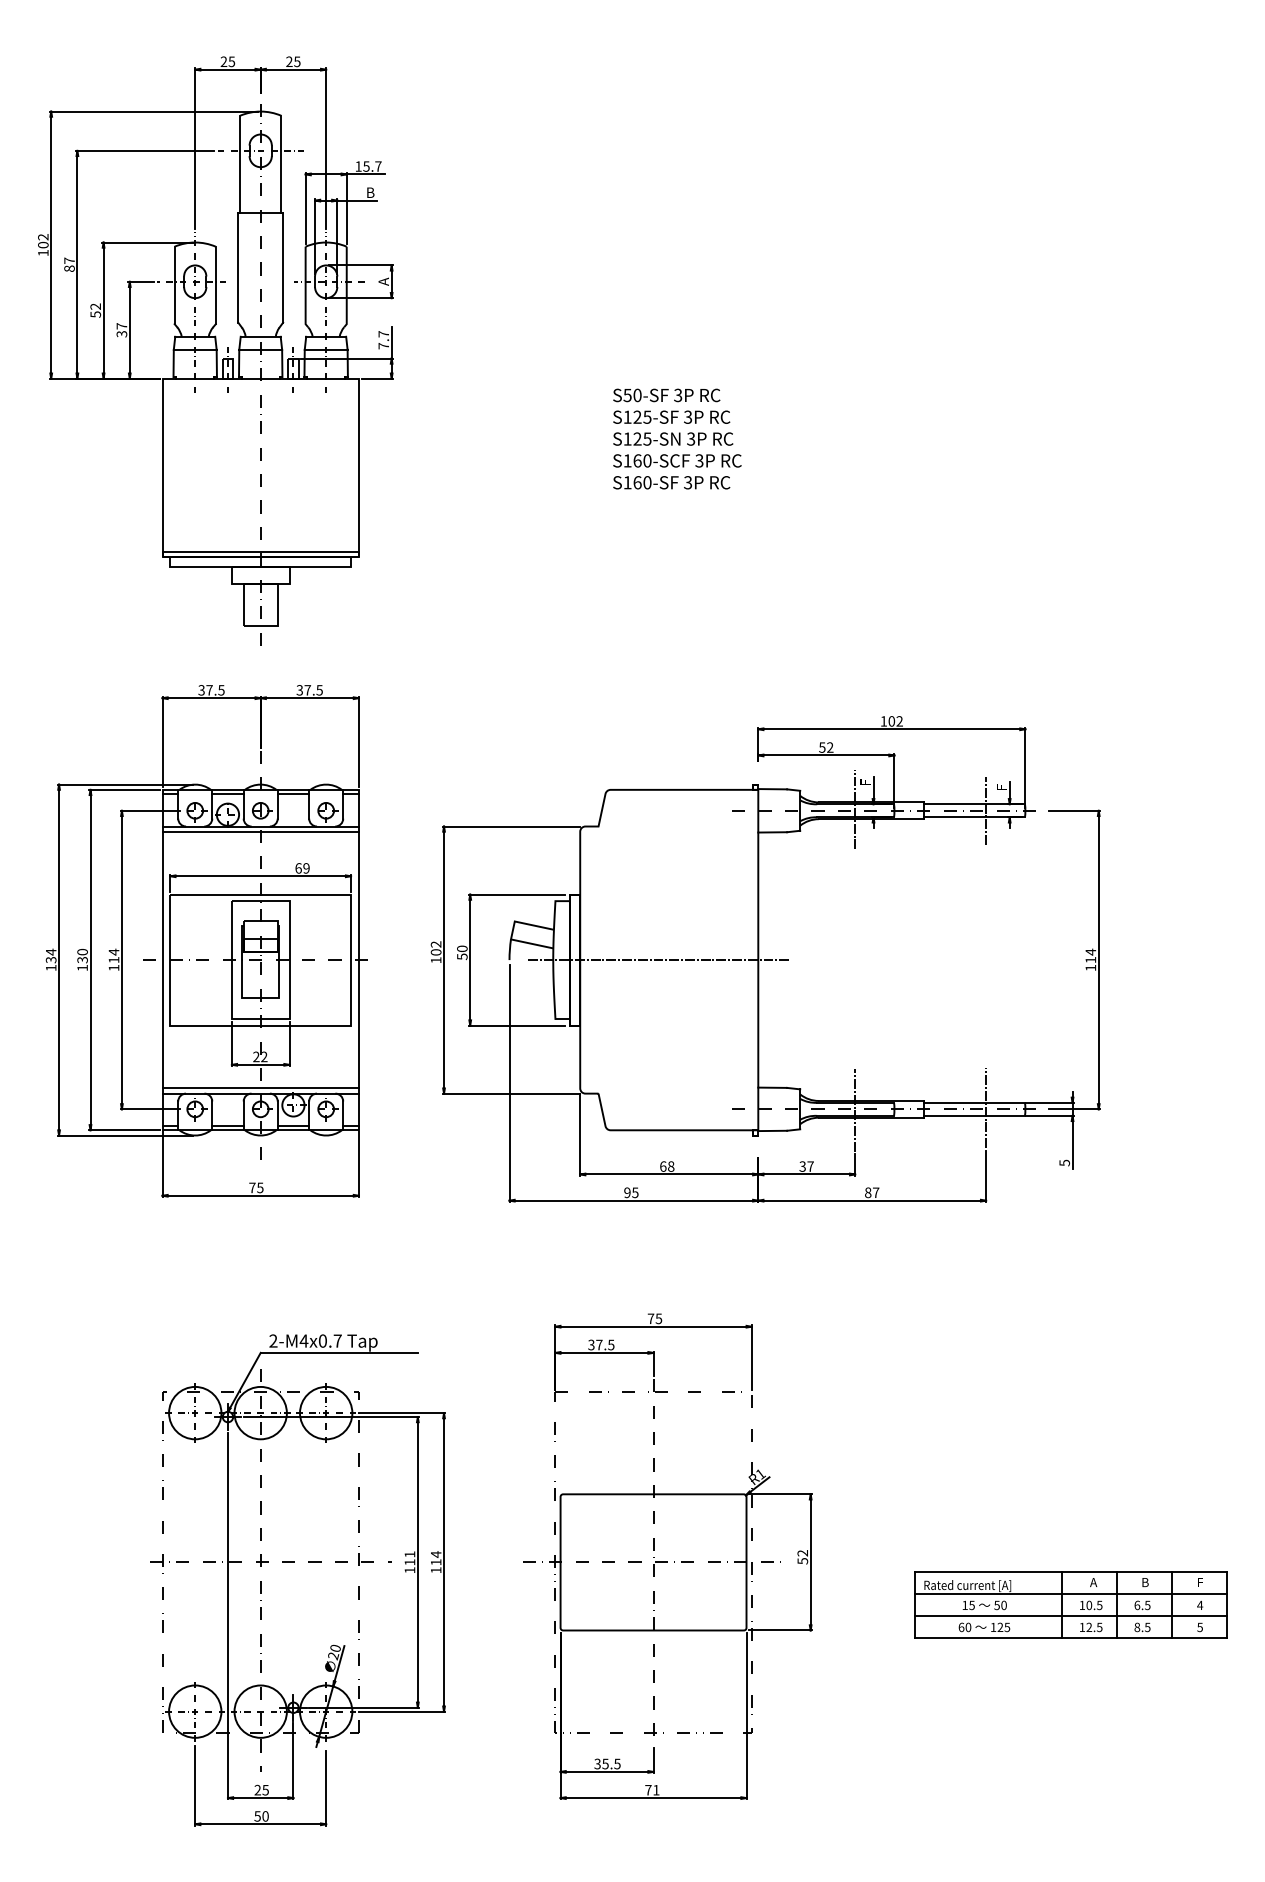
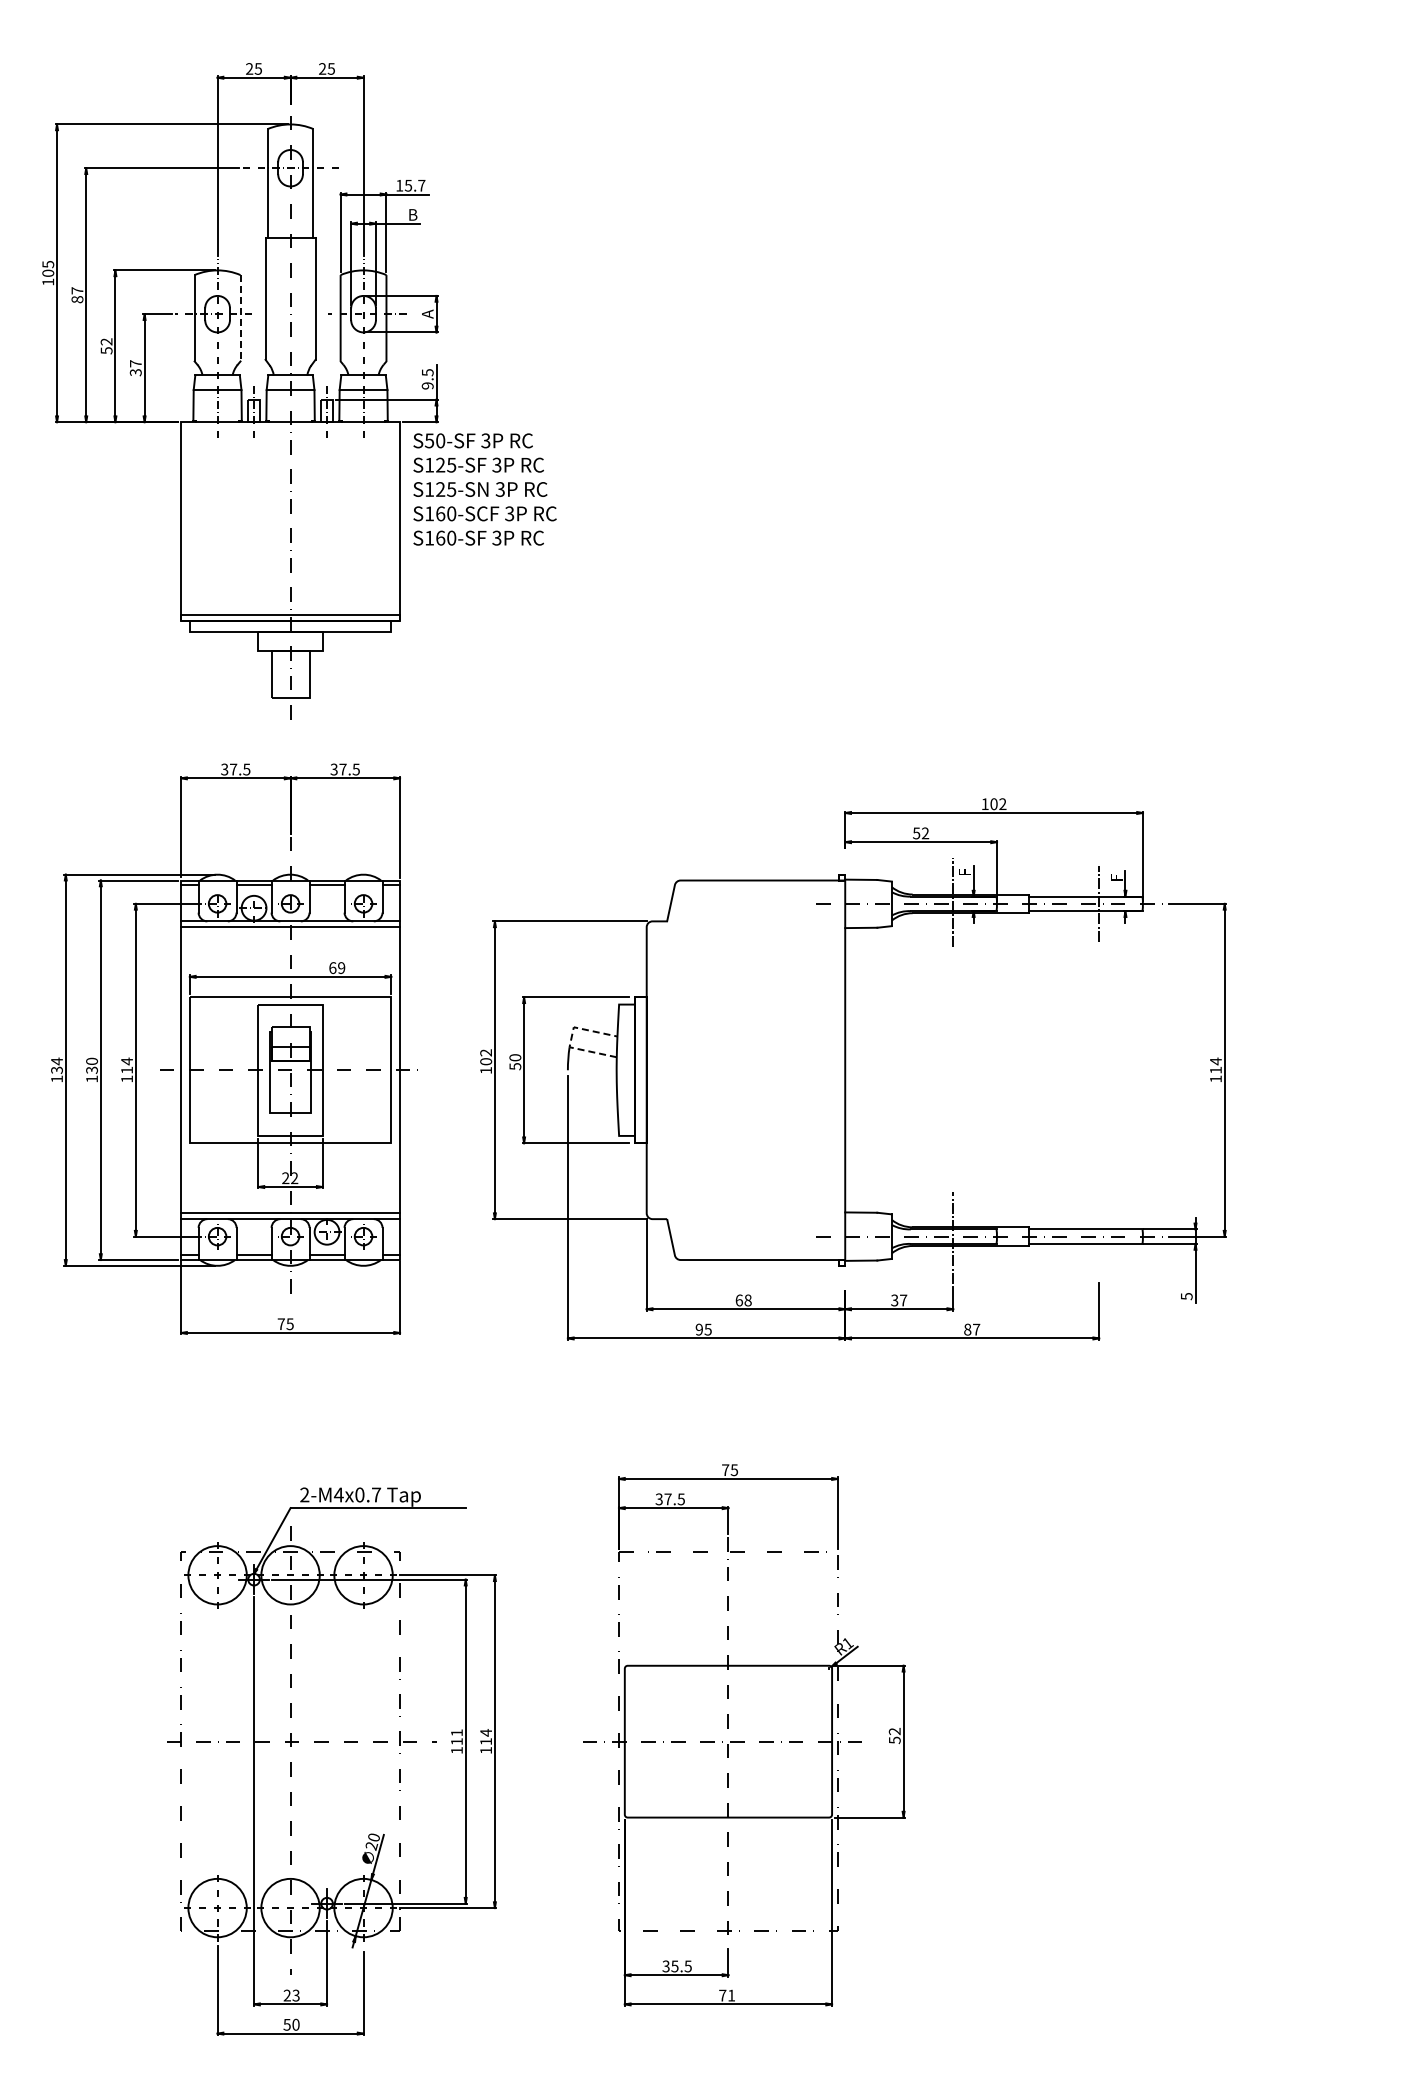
text: (43, 237) -> (48, 264), 102 -> 105
line: (215, 285) -> (240, 318), solid -> dashed
text: (383, 340) -> (427, 379), 7.7 -> 9.5
text: (676, 439) -> (484, 489), moved
line: (512, 931) -> (571, 1038), solid -> dashed
line: (658, 960) -> (734, 1070), removed
line: (986, 1108) -> (1099, 1235), removed
part: (1070, 1605) -> (1193, 1789), removed
text: (266, 1789) -> (296, 1994), 25 -> 23

